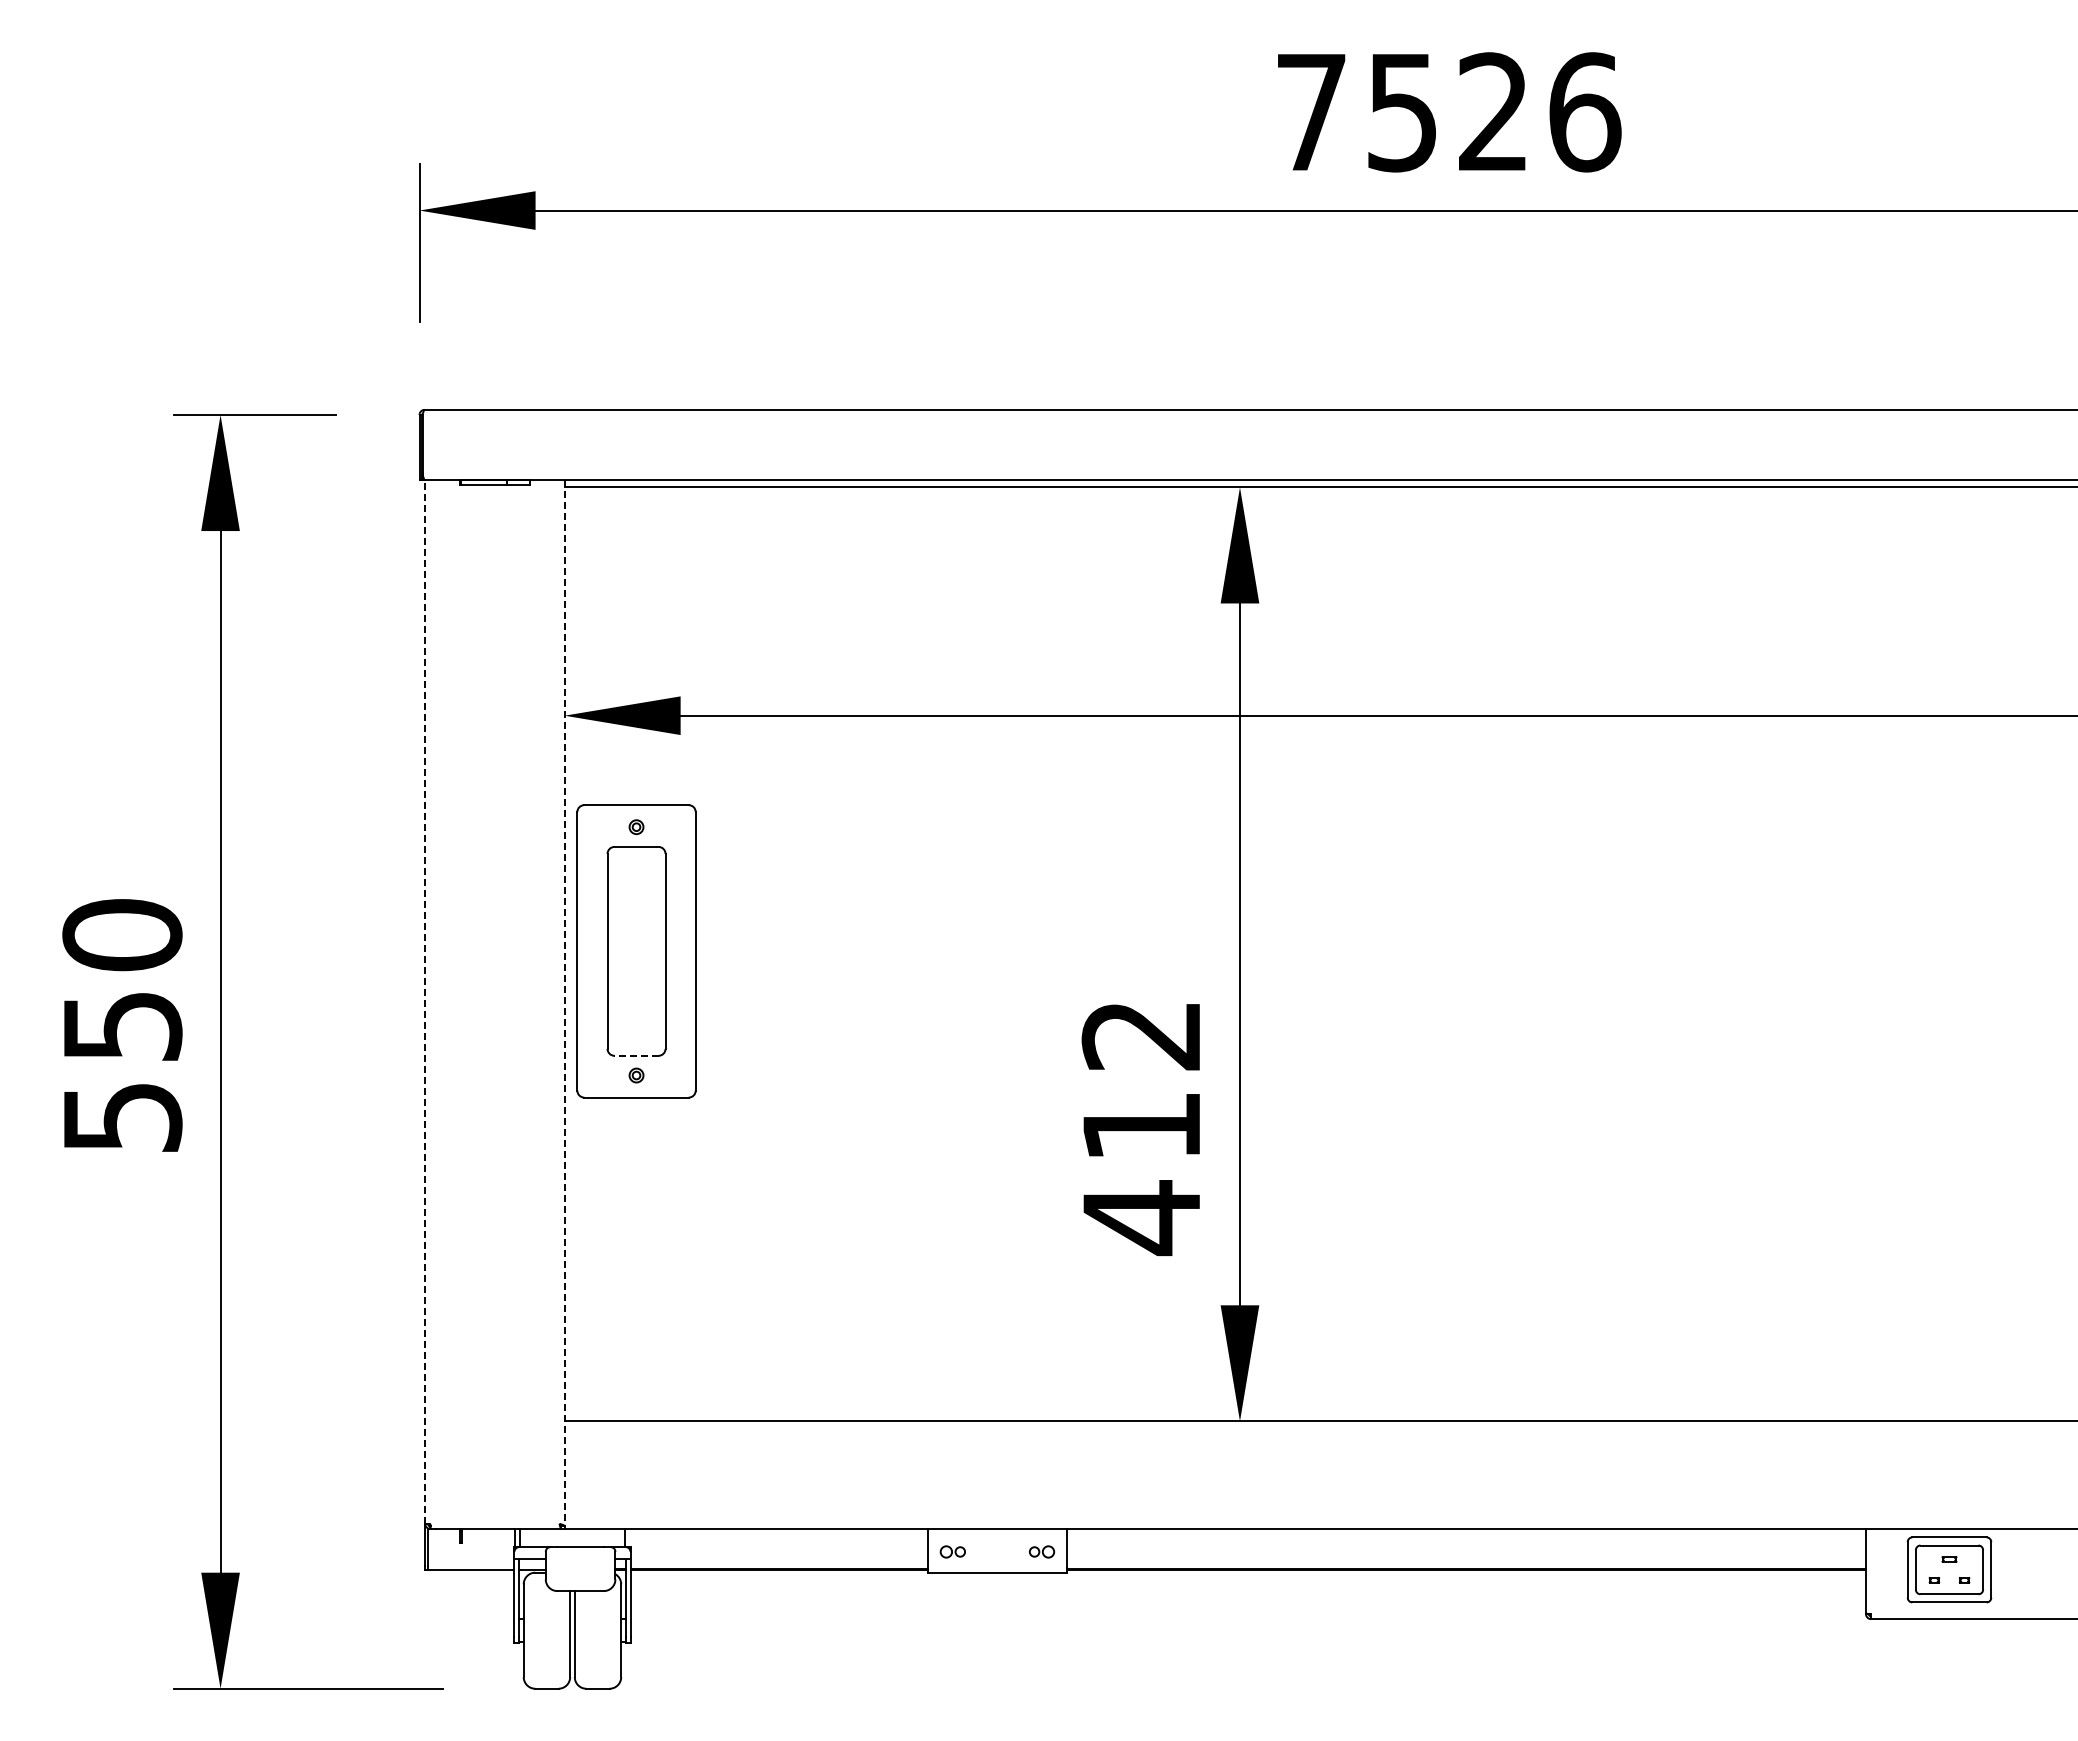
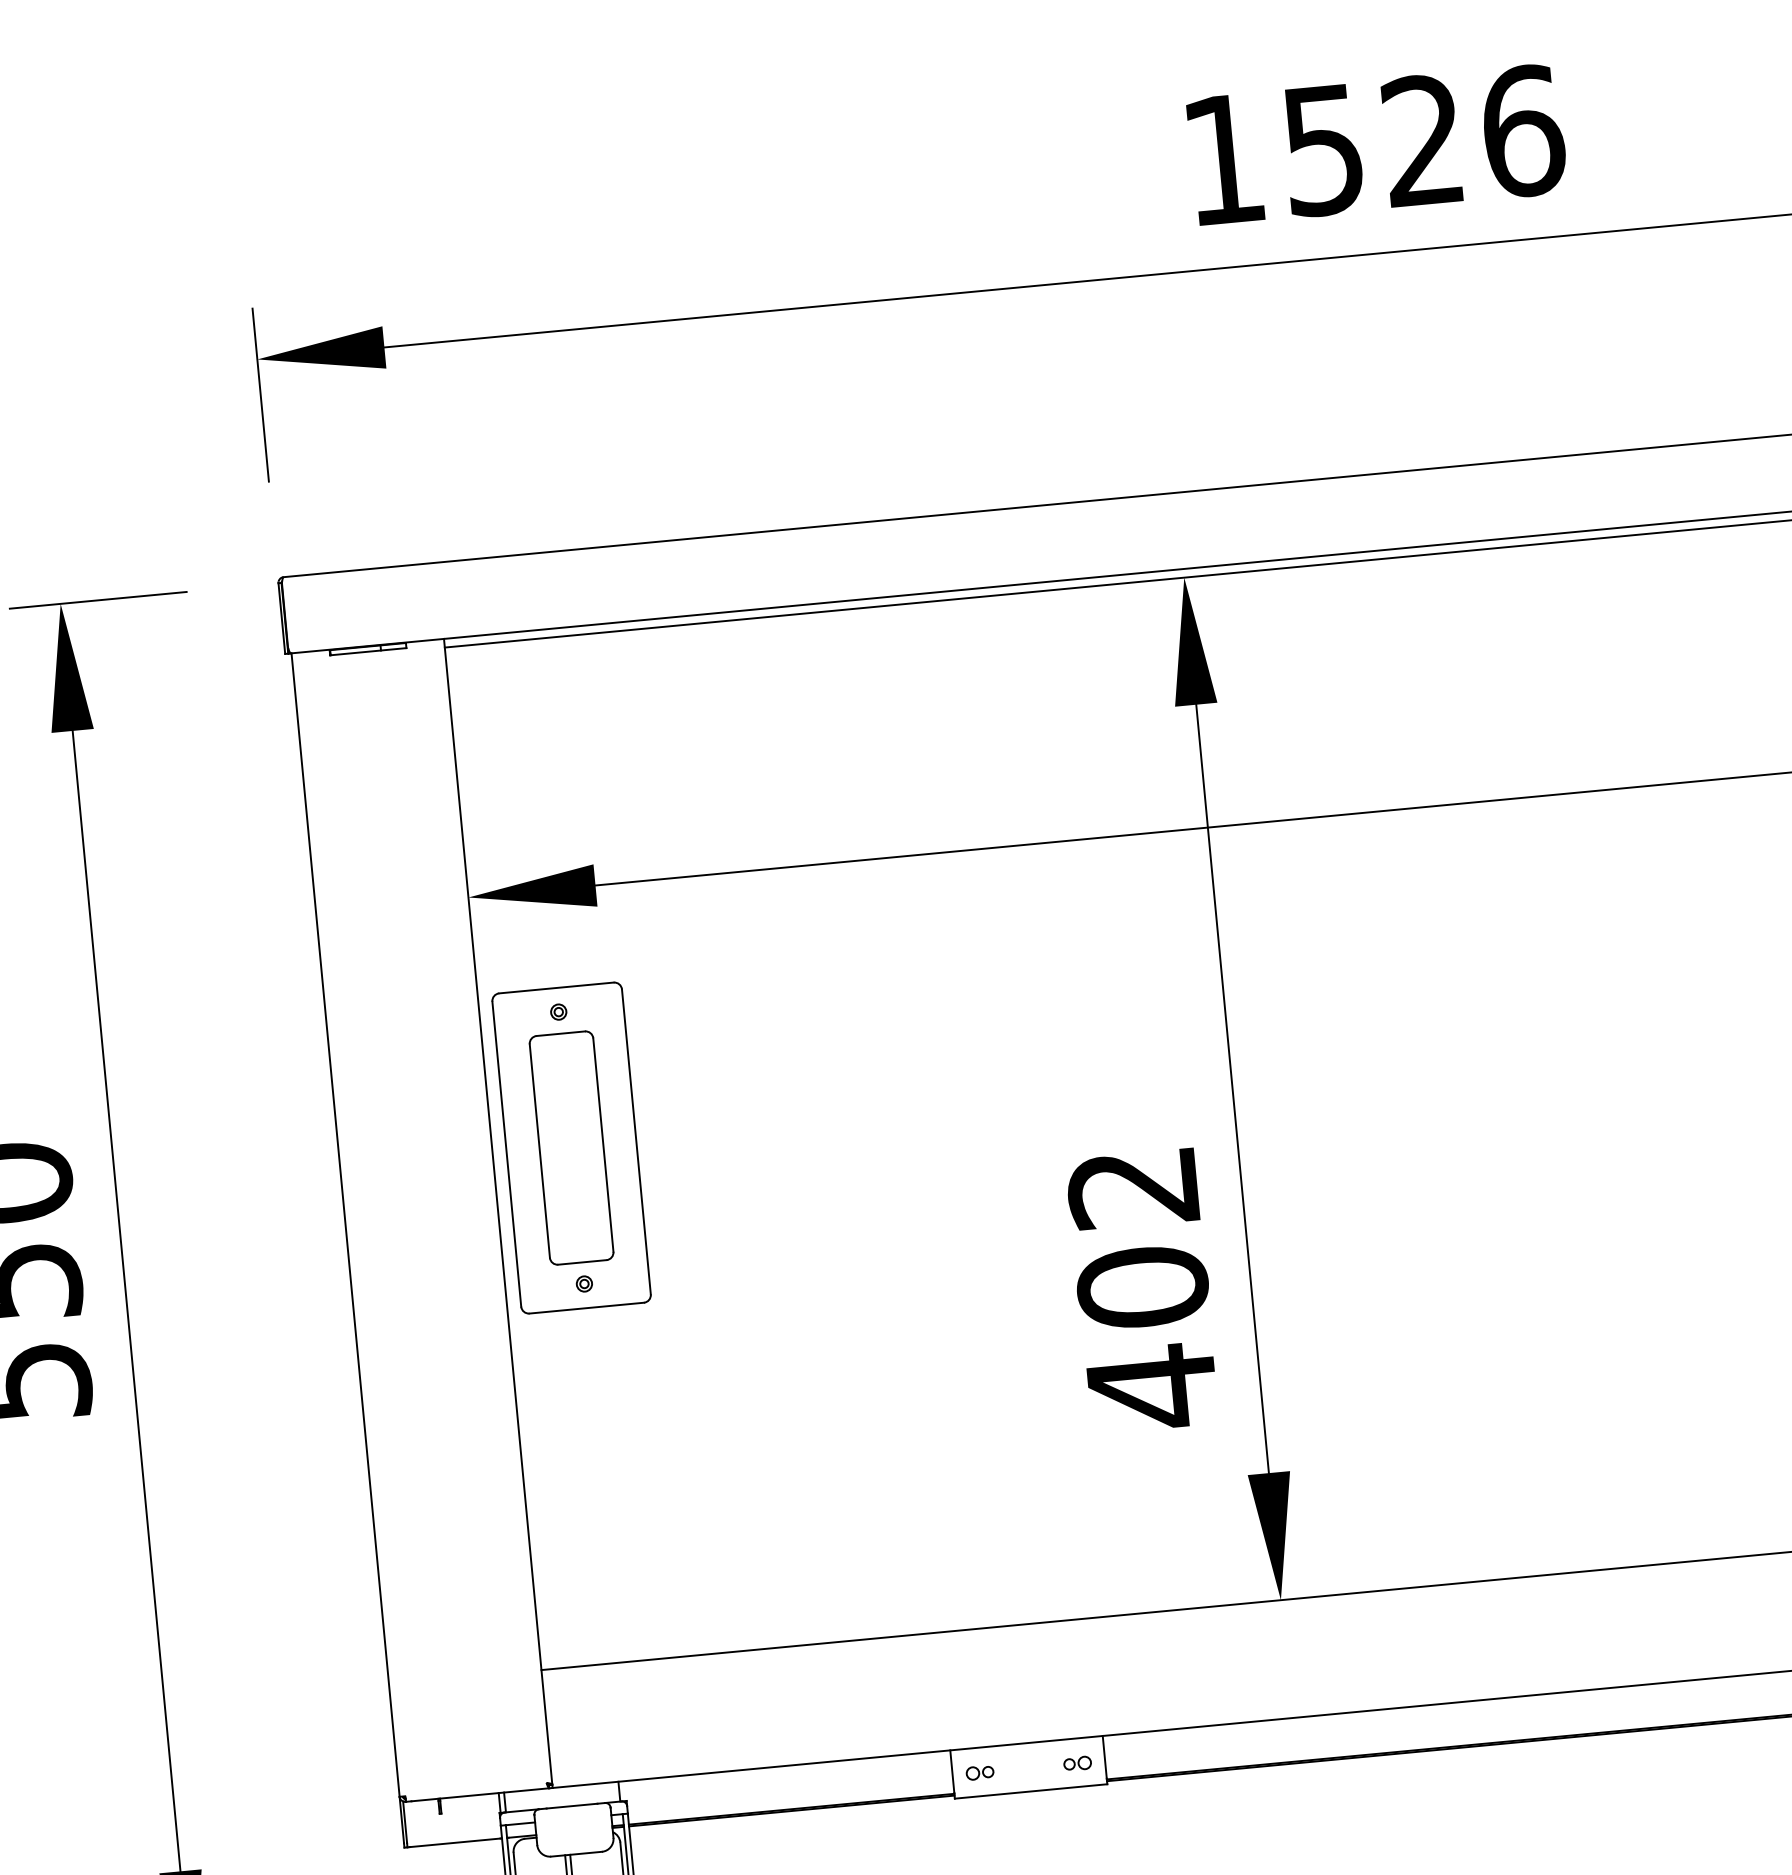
text: (1311, 112) -> (1223, 159), 7526 -> 1526
line: (425, 1001) -> (345, 1224), dashed -> solid
line: (564, 1003) -> (498, 1212), dashed -> solid
line: (636, 1055) -> (582, 1262), dashed -> solid
text: (1141, 1126) -> (1142, 1287), 412 -> 402

